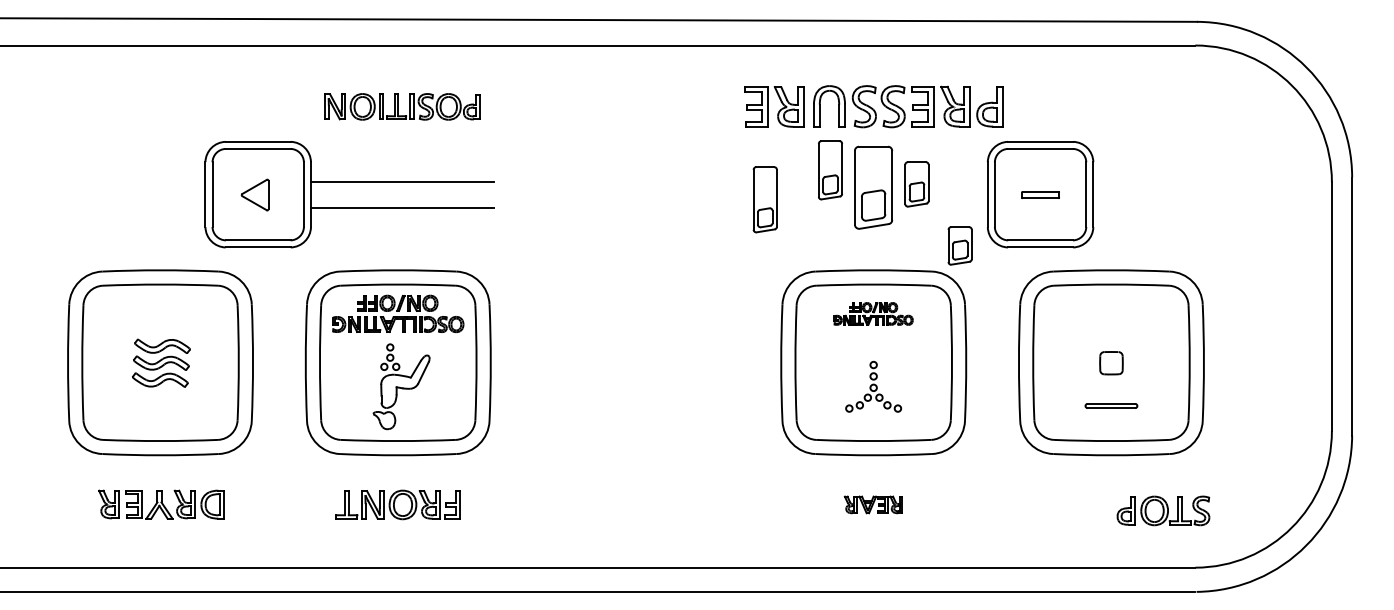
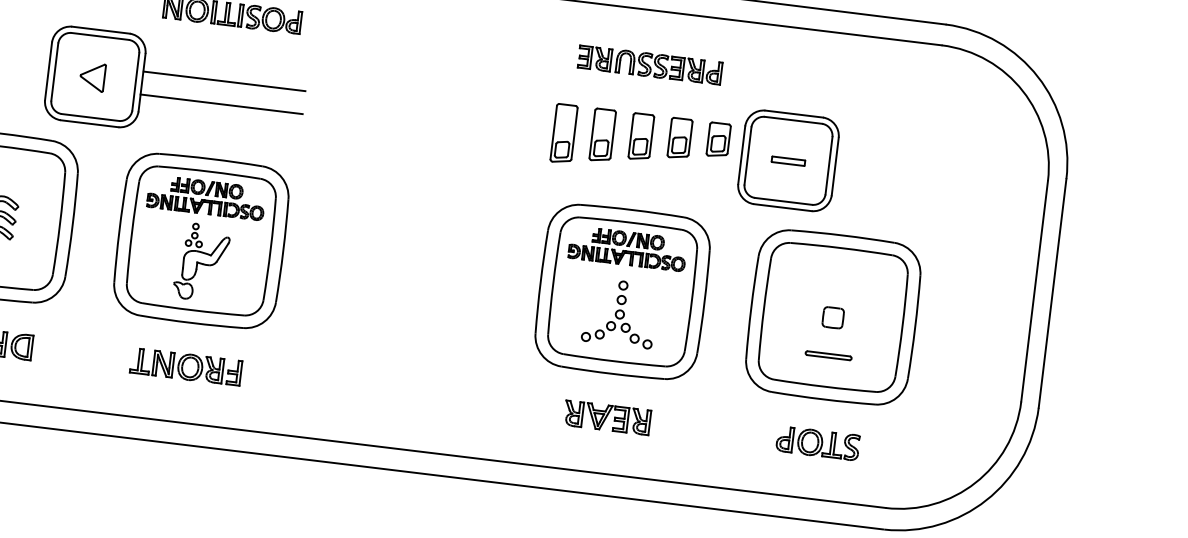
part: (873, 106) -> (649, 64), size x0.62
part: (830, 170) -> (602, 135), moved
part: (873, 187) -> (641, 136), size x0.62
part: (764, 199) -> (563, 133), moved
part: (959, 245) -> (718, 139), moved
part: (873, 313) -> (627, 248), size x1.67
part: (873, 386) -> (619, 312), size x1.43
part: (873, 504) -> (607, 417), size x1.67
part: (1163, 510) -> (818, 443), moved

